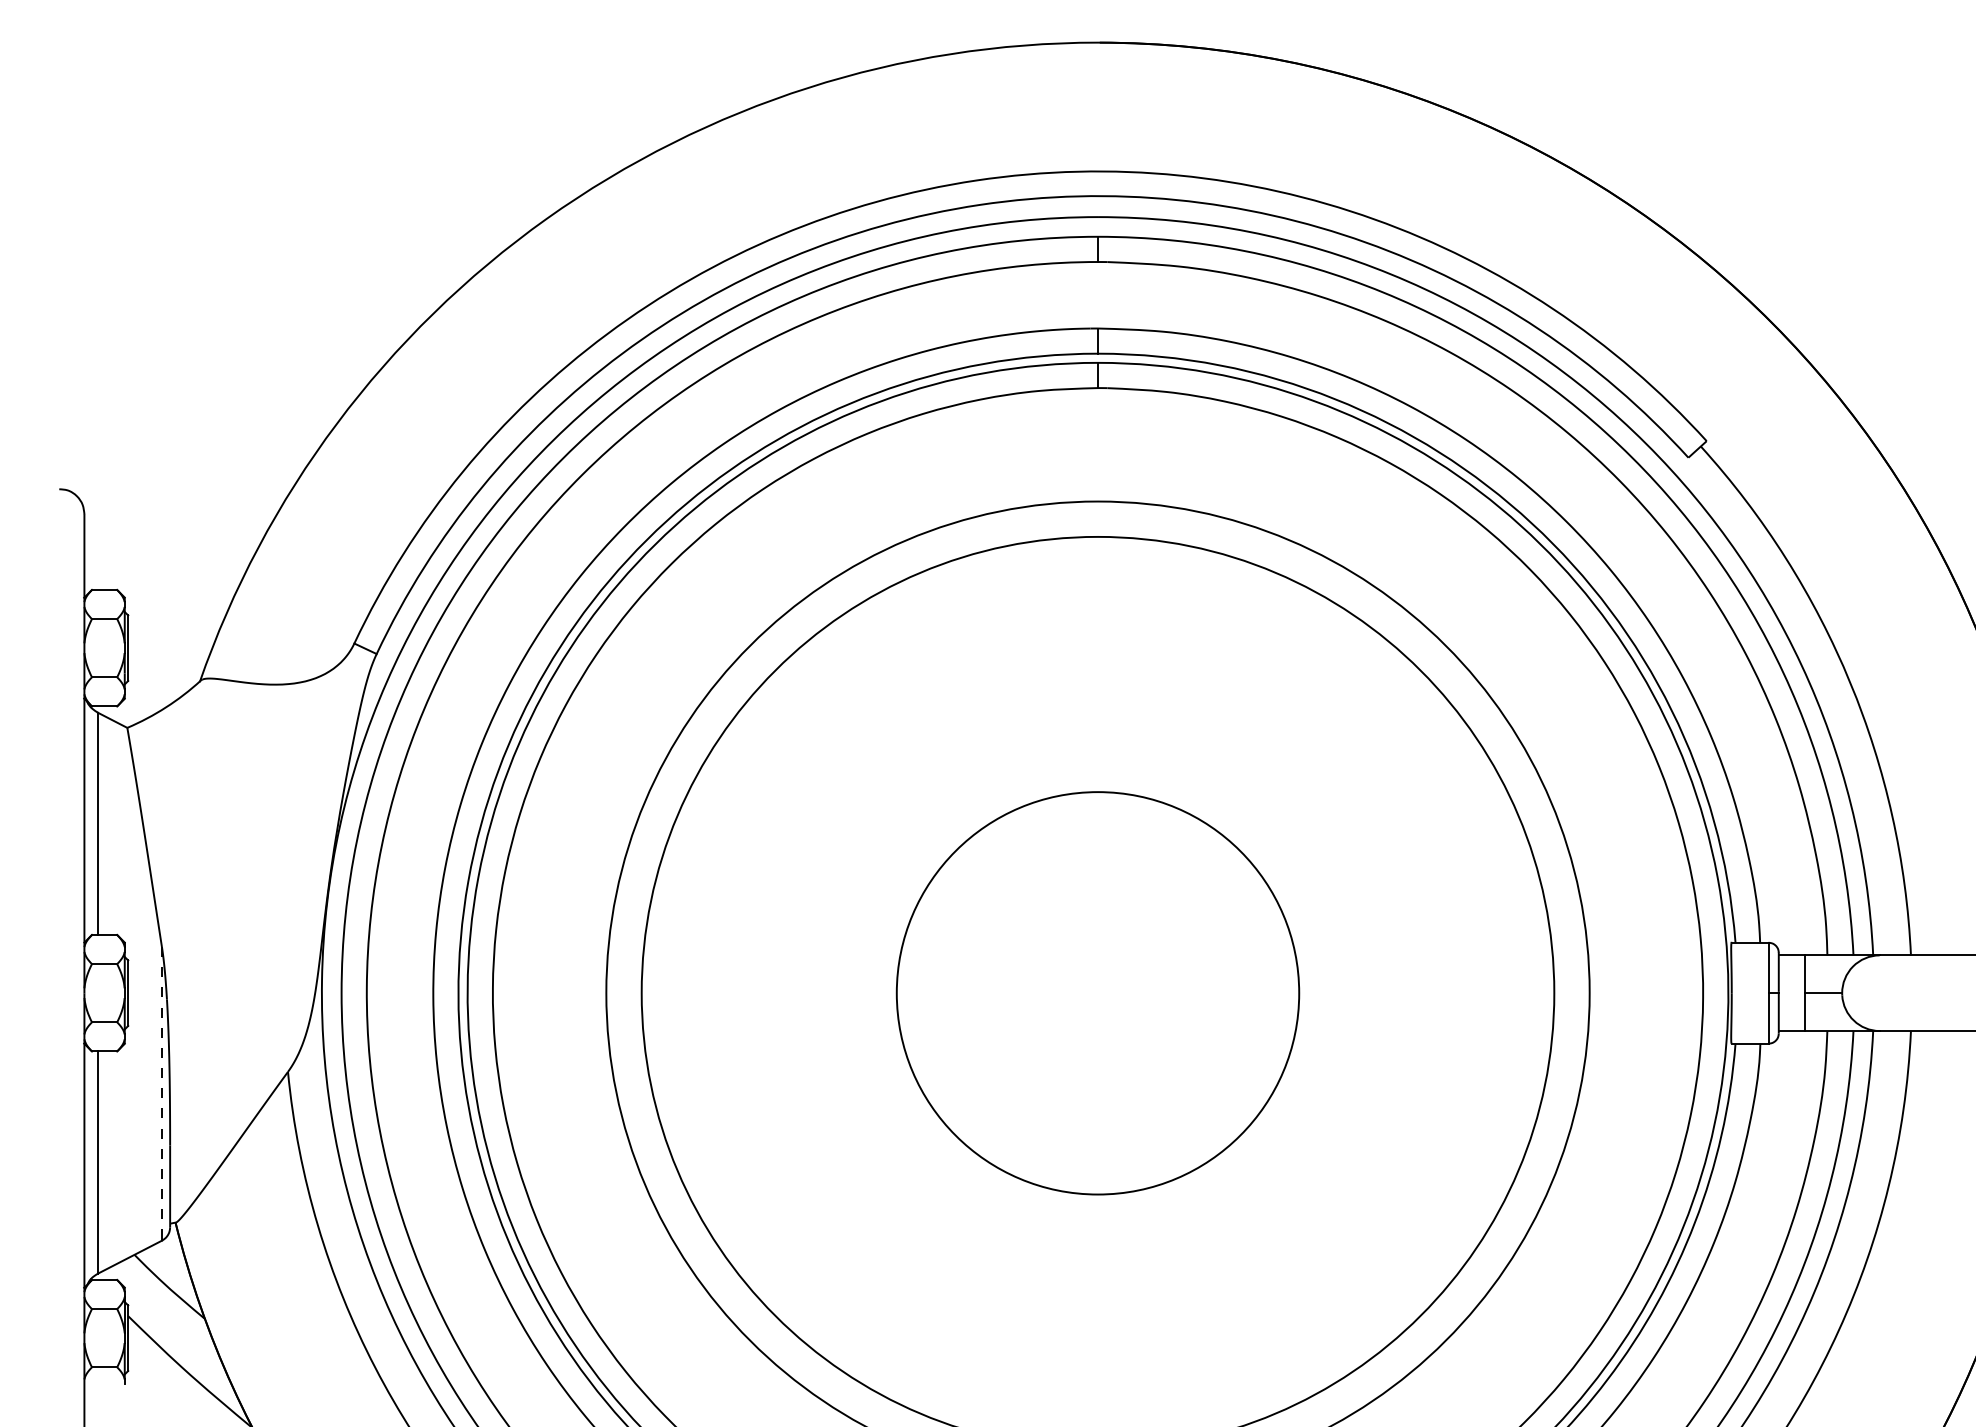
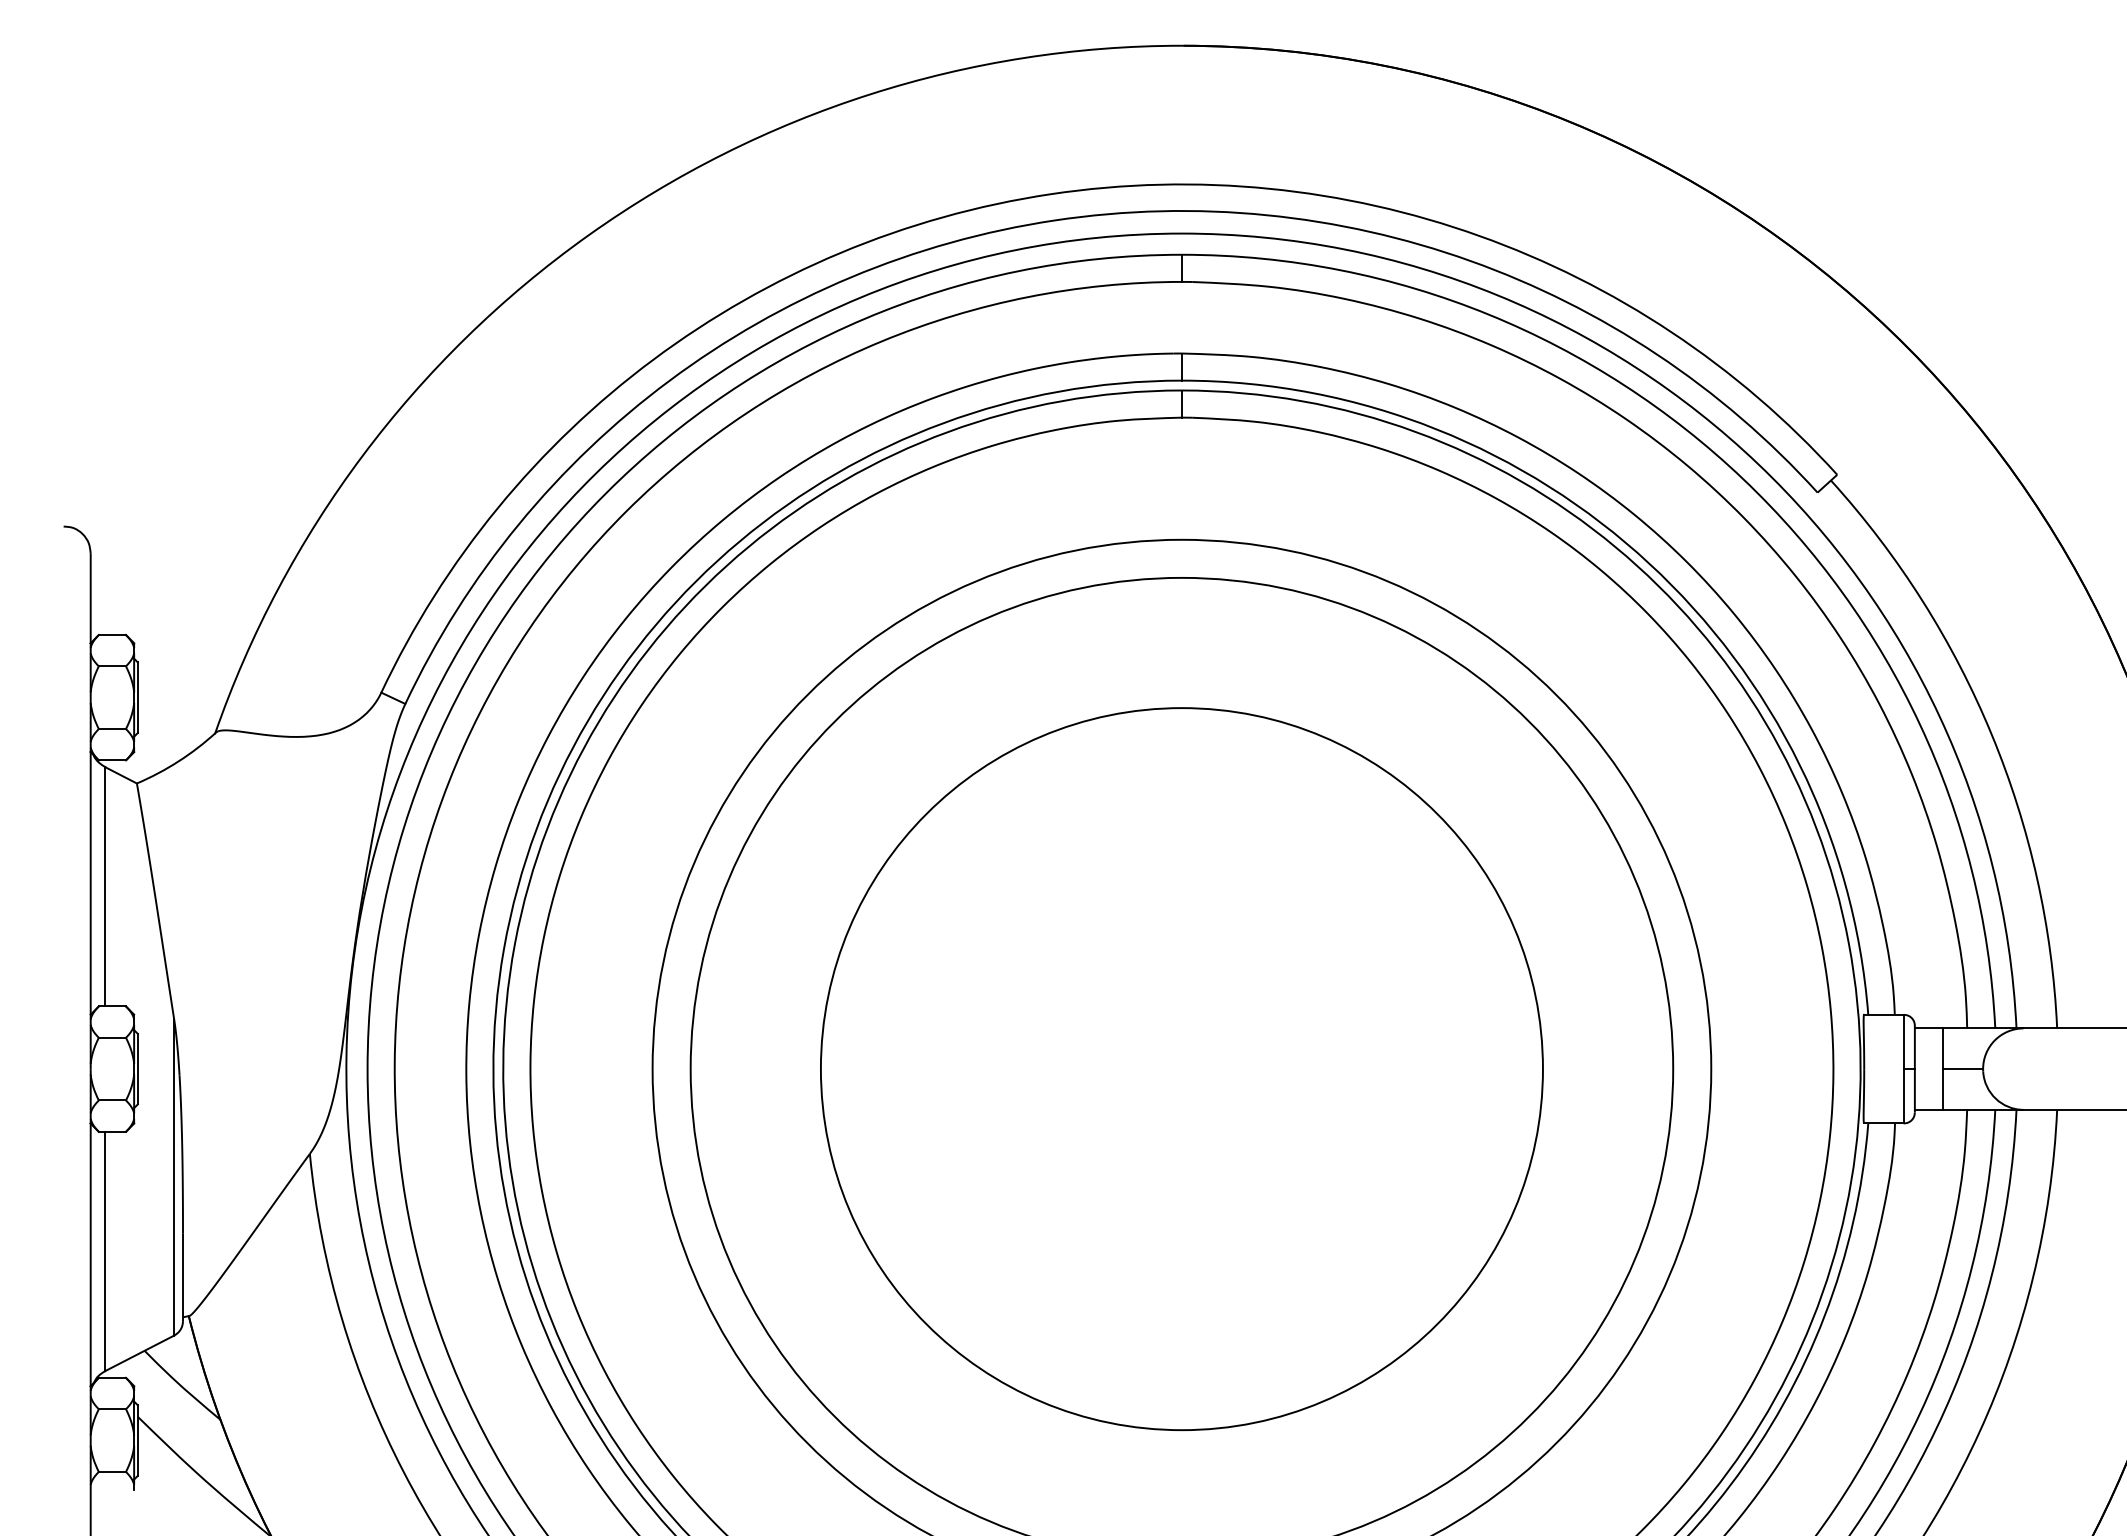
circle: (1097, 993) -> (1181, 1069), size x1.67
line: (161, 1093) -> (173, 1177), dashed -> solid

